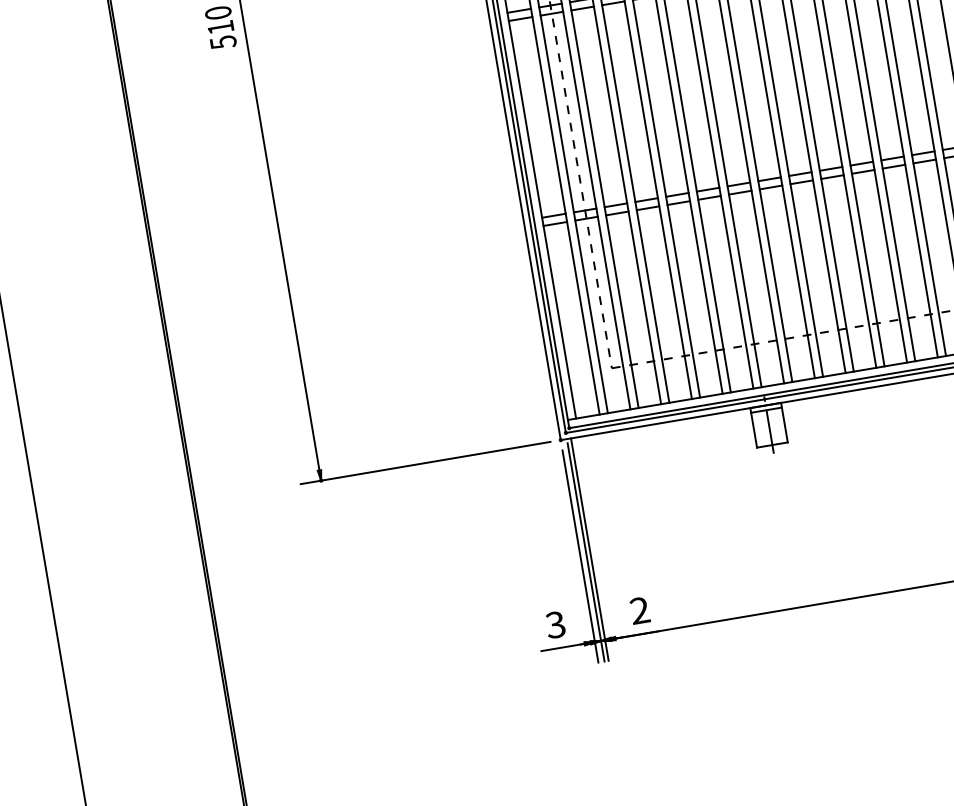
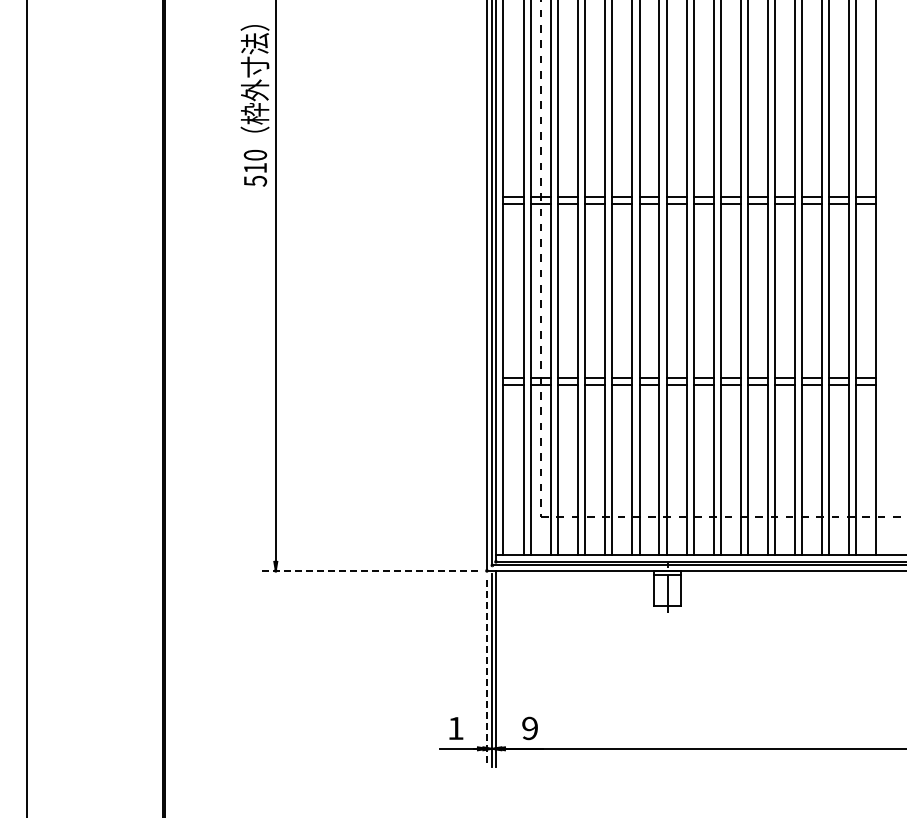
line: (425, 462) -> (367, 570), solid -> dashed
line: (579, 556) -> (486, 673), solid -> dashed
text: (639, 610) -> (529, 728), 2 -> 9
text: (555, 625) -> (455, 728), 3 -> 1

